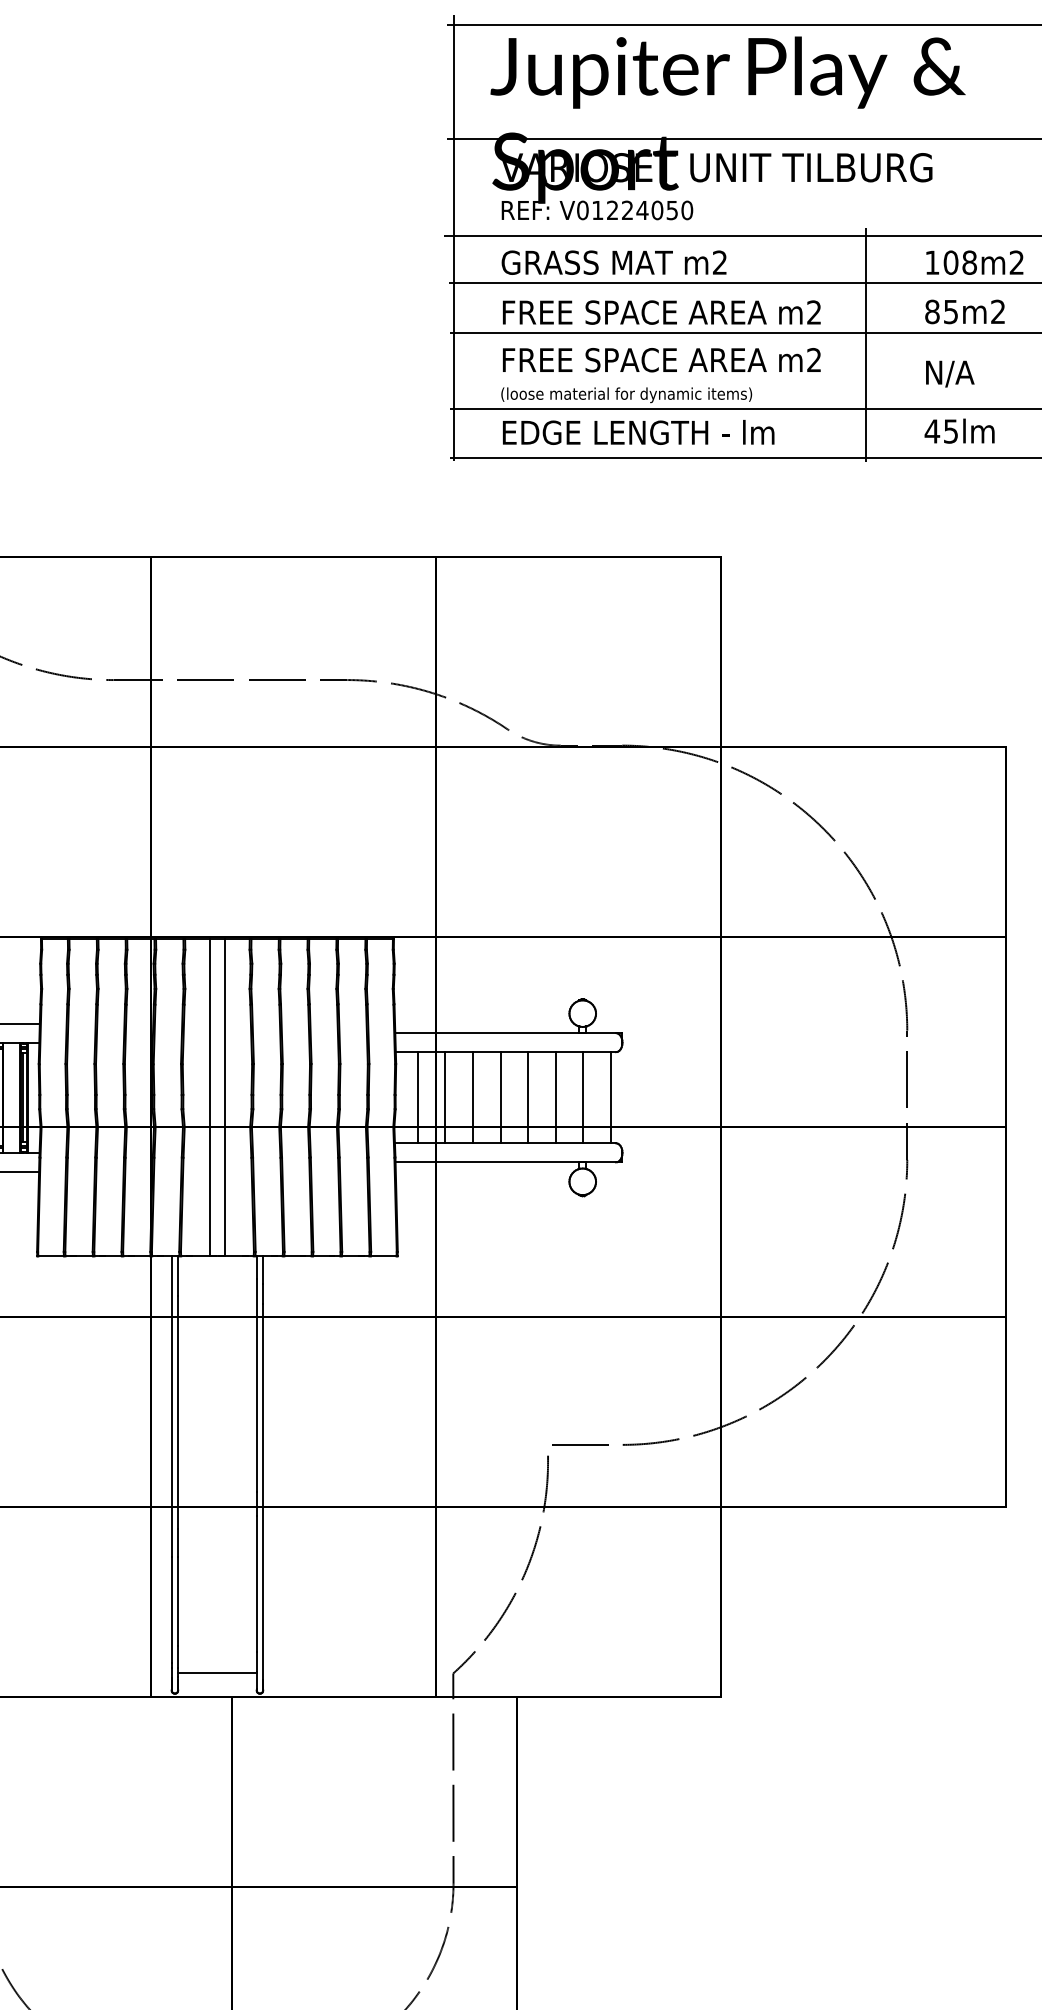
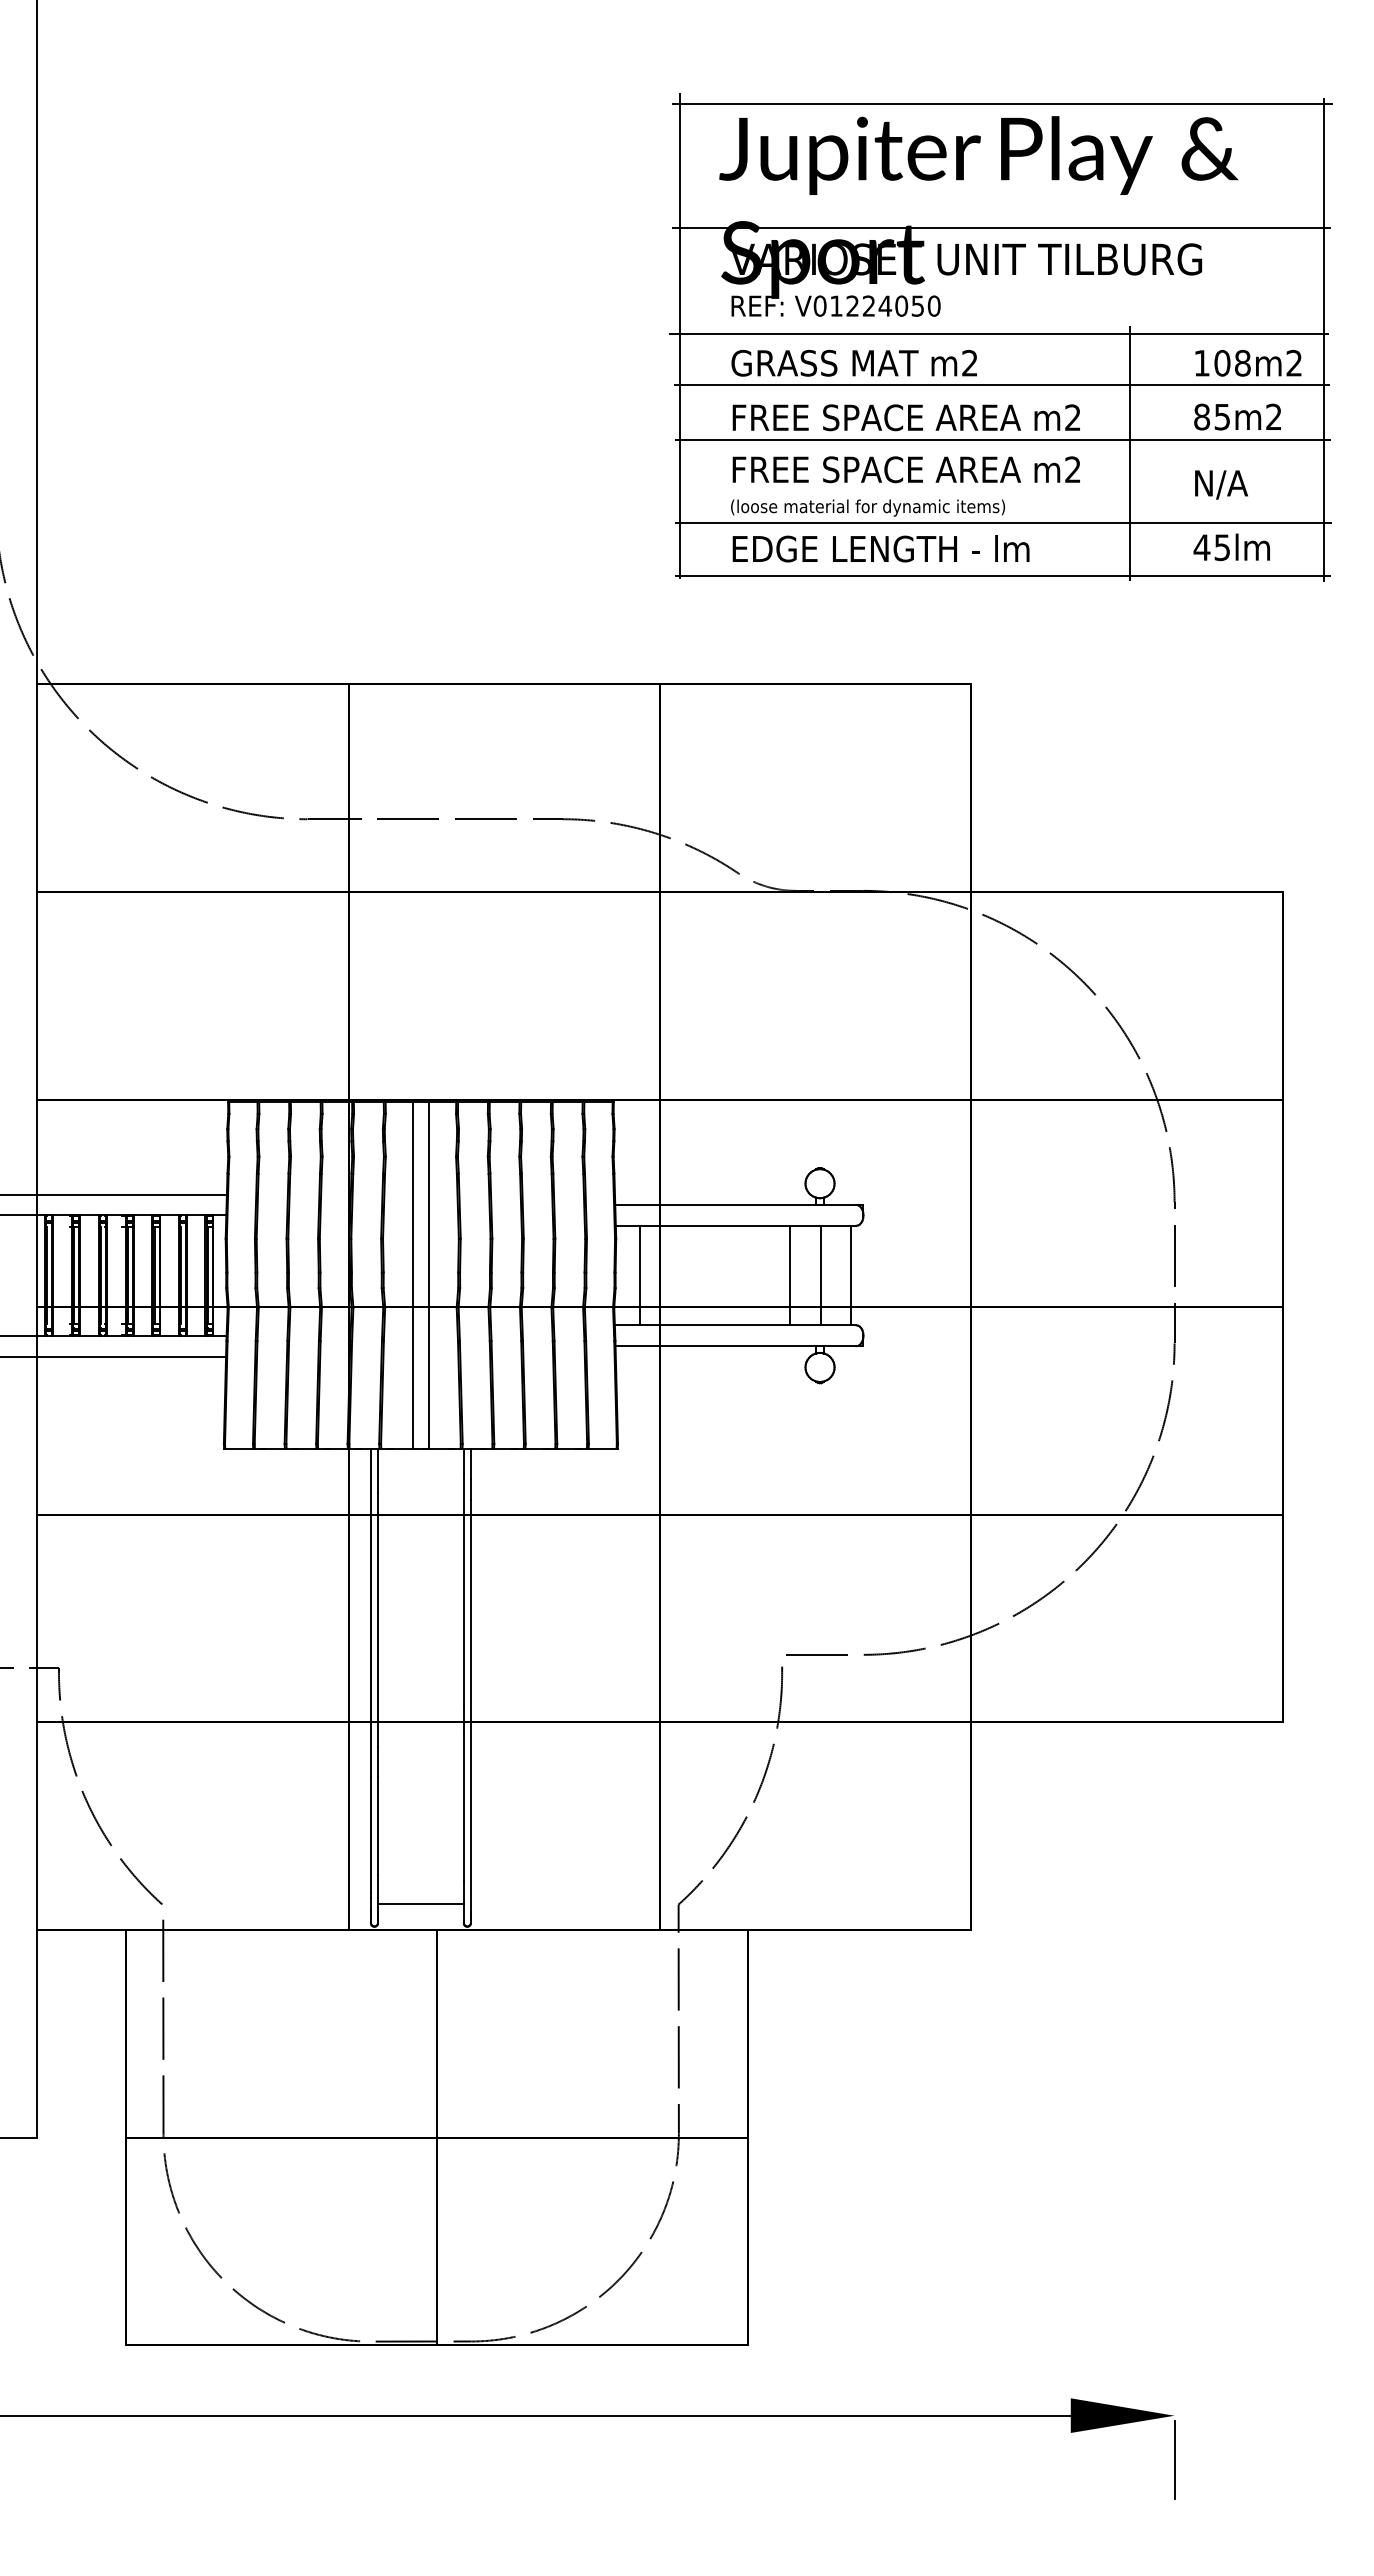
line: (445, 1097) -> (670, 1275), removed
line: (473, 1097) -> (700, 1275), removed
line: (500, 1097) -> (730, 1275), removed
line: (528, 1097) -> (760, 1275), removed

